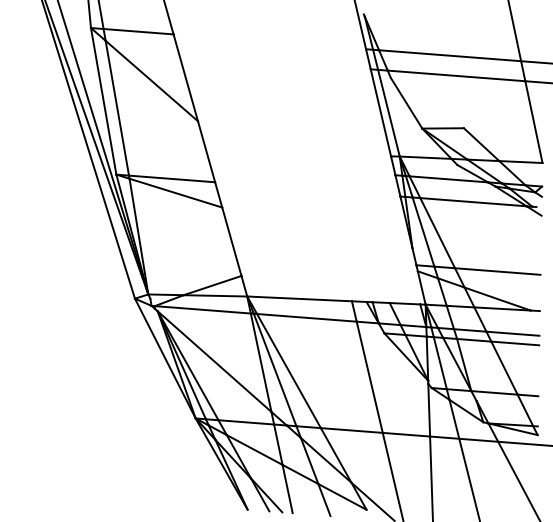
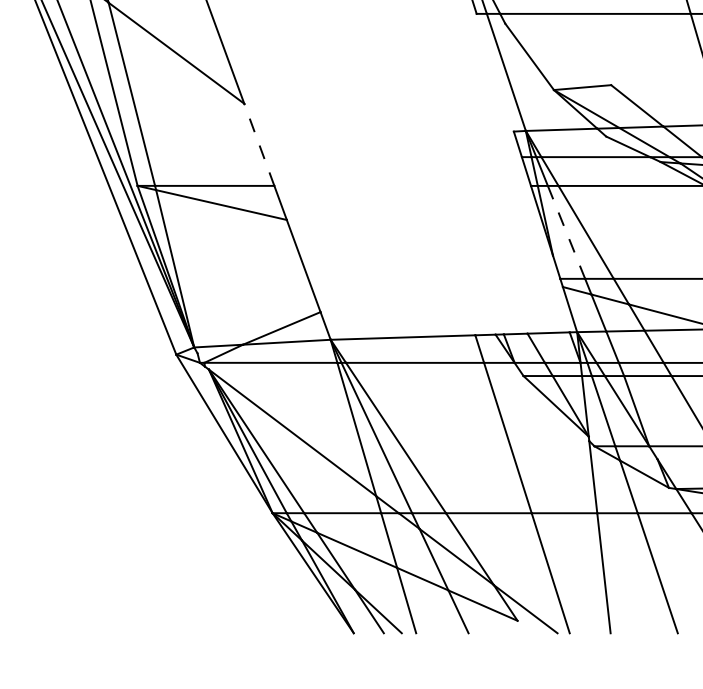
line: (380, 112) -> (494, 72), removed
line: (206, 151) -> (259, 144), solid -> dashed
line: (423, 232) -> (566, 232), solid -> dashed

